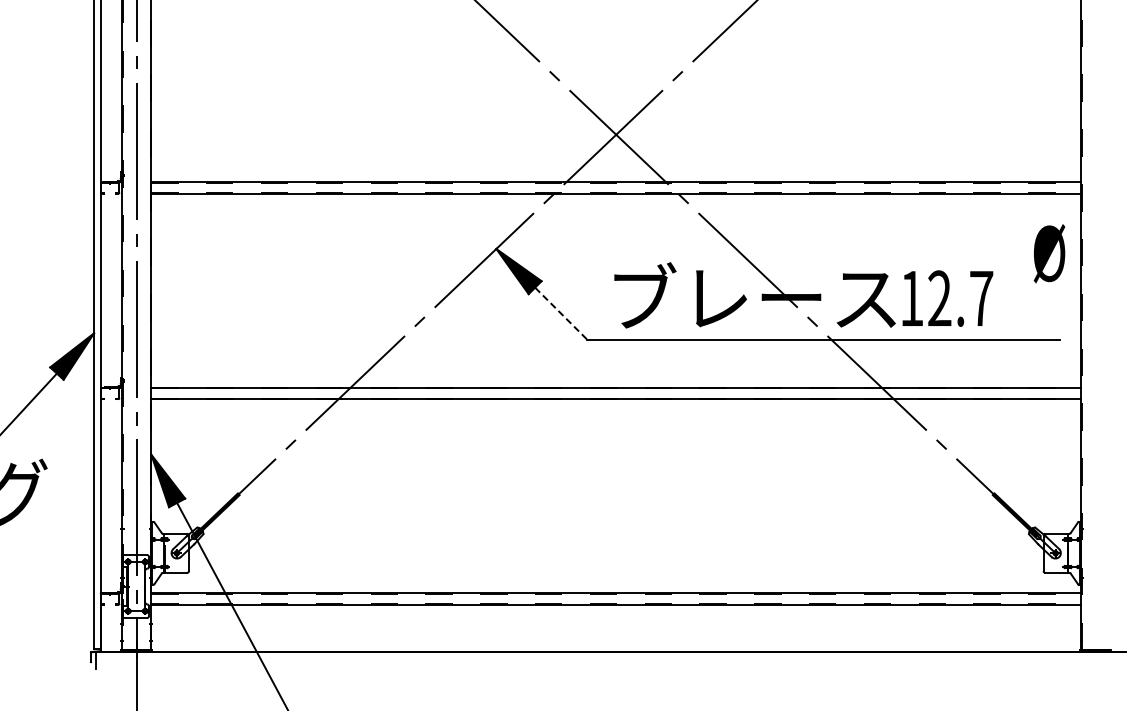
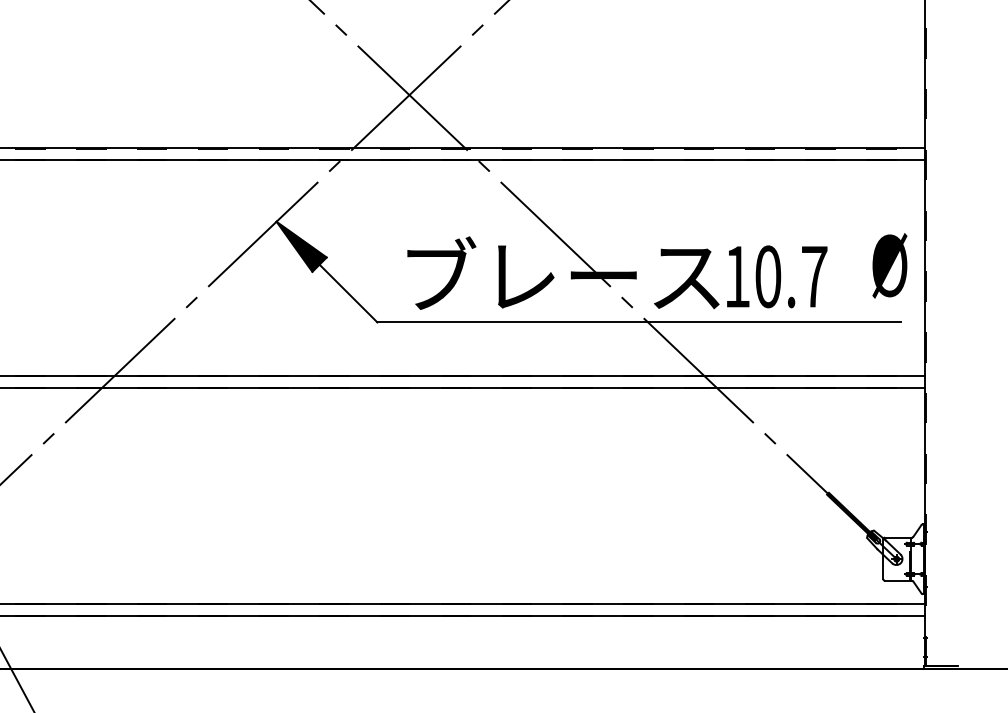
text: (1049, 253) -> (889, 265), moved
text: (939, 298) -> (767, 276), 12.7 -> 10.7
line: (561, 313) -> (348, 293), dashed -> solid

